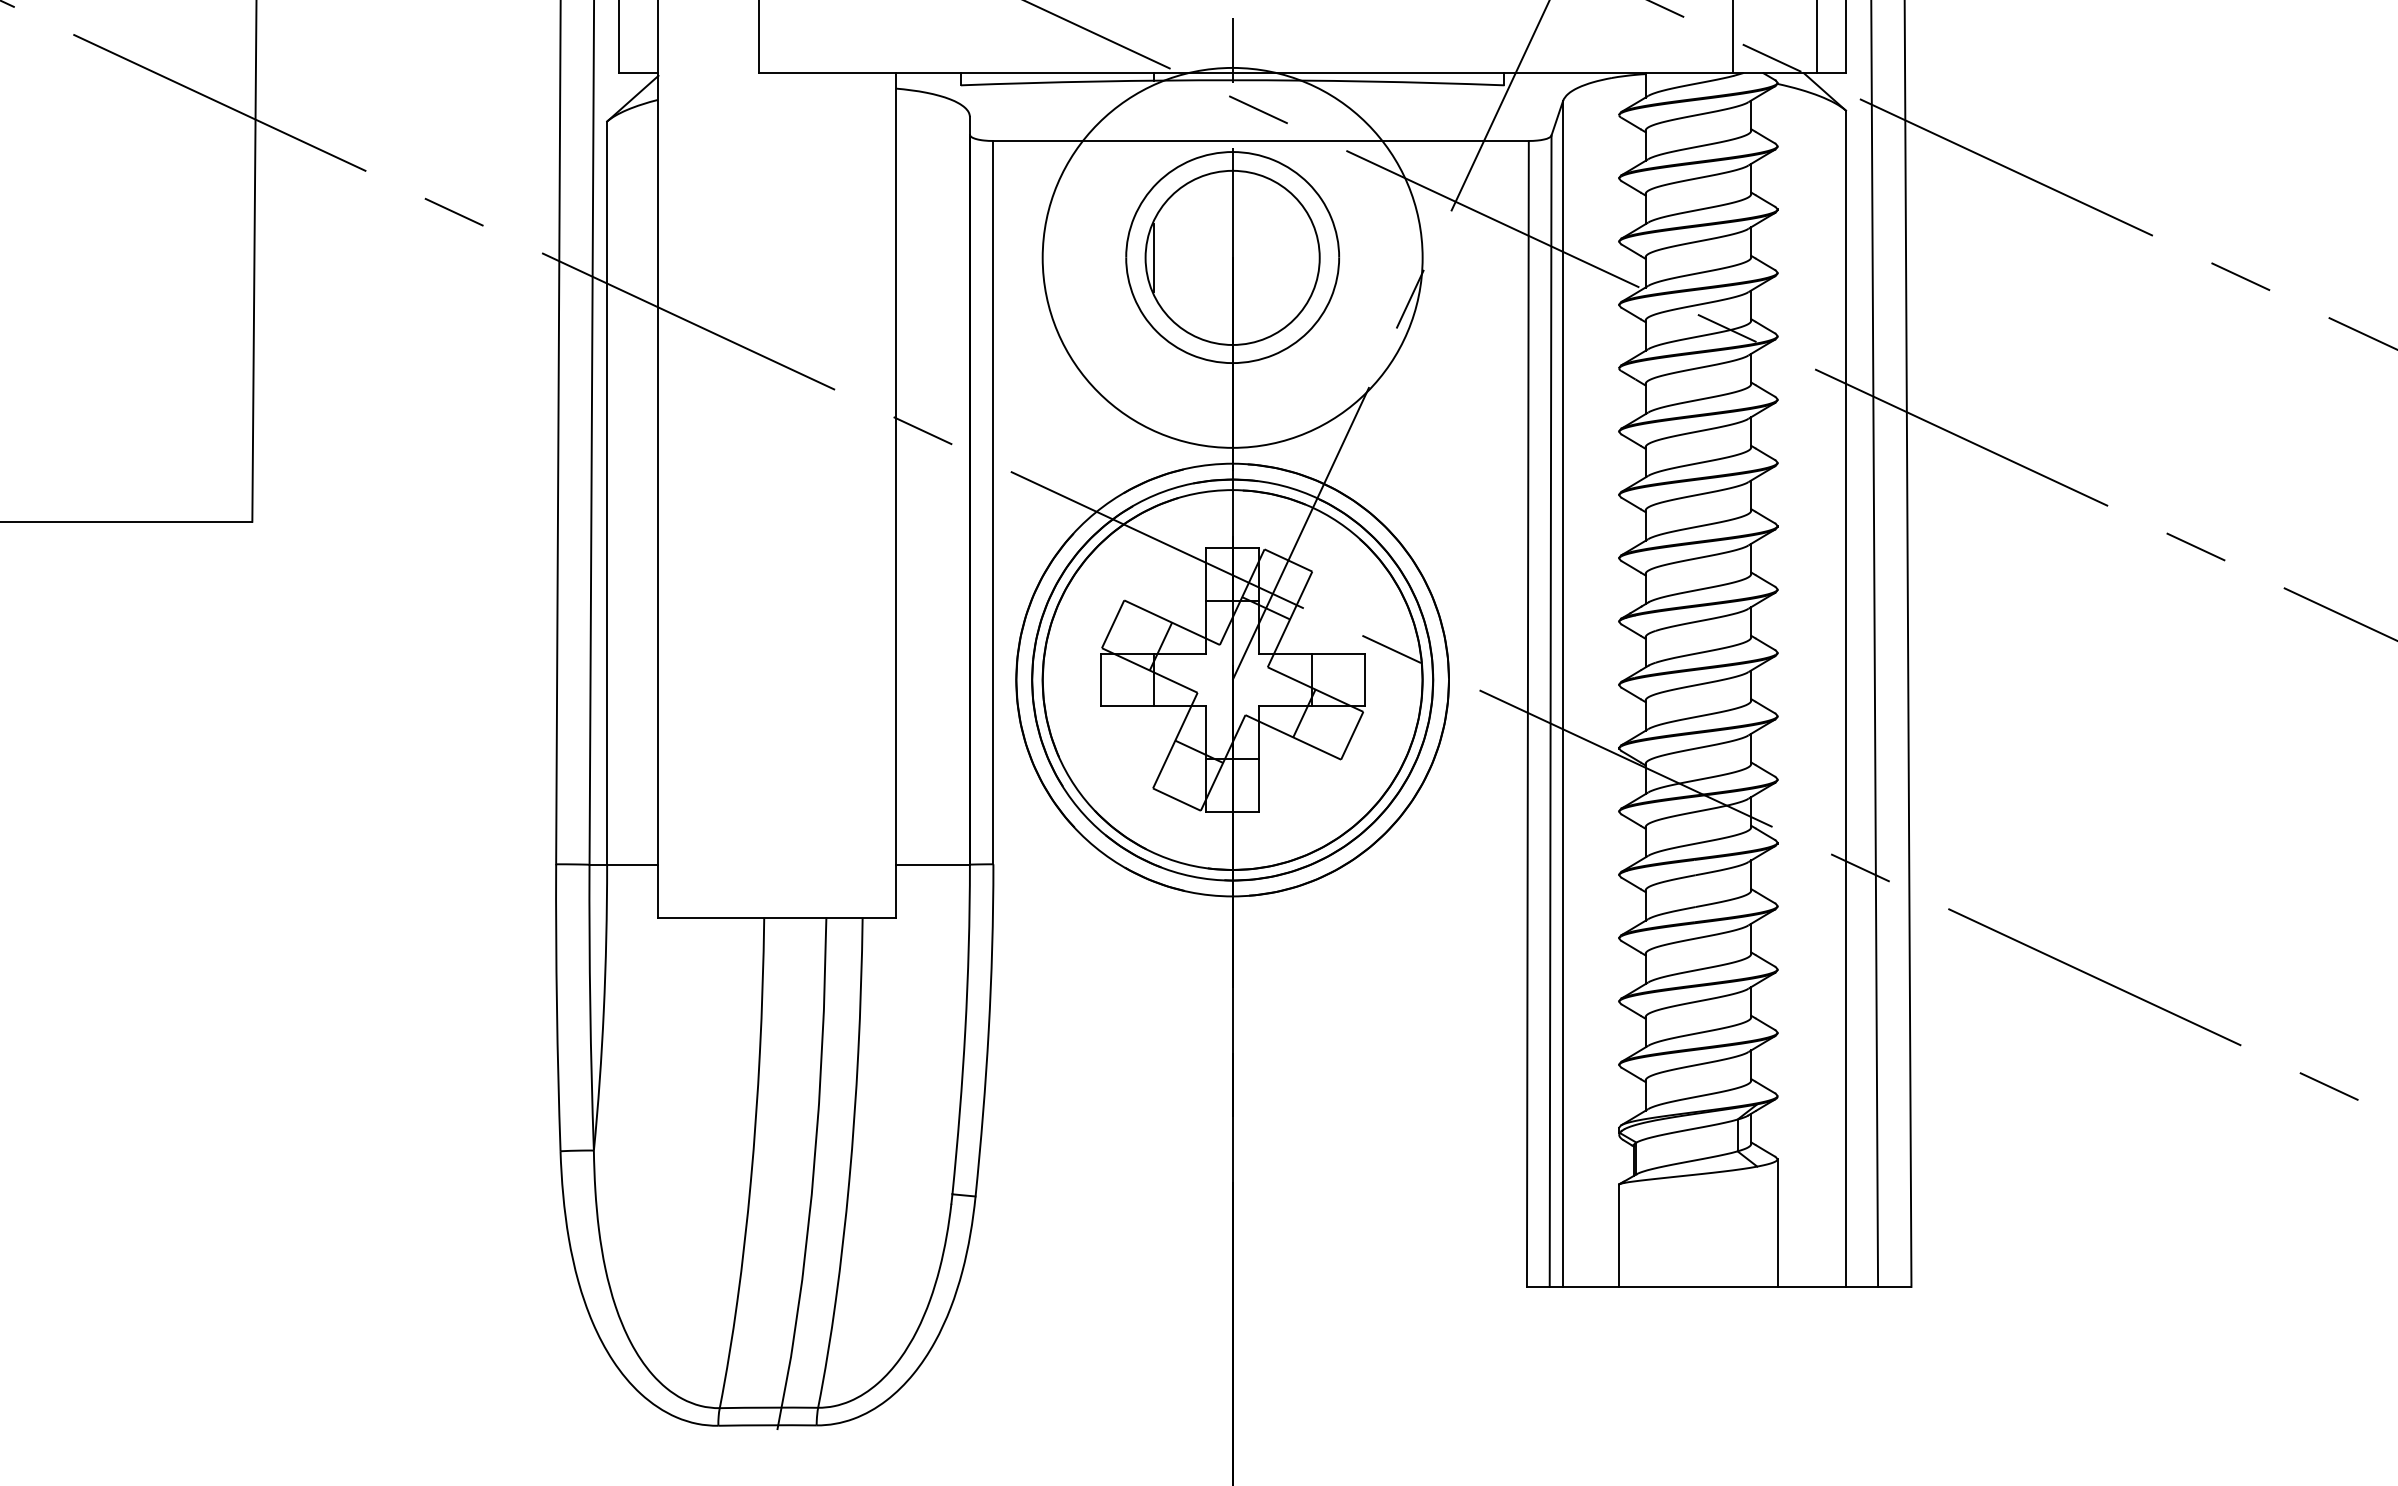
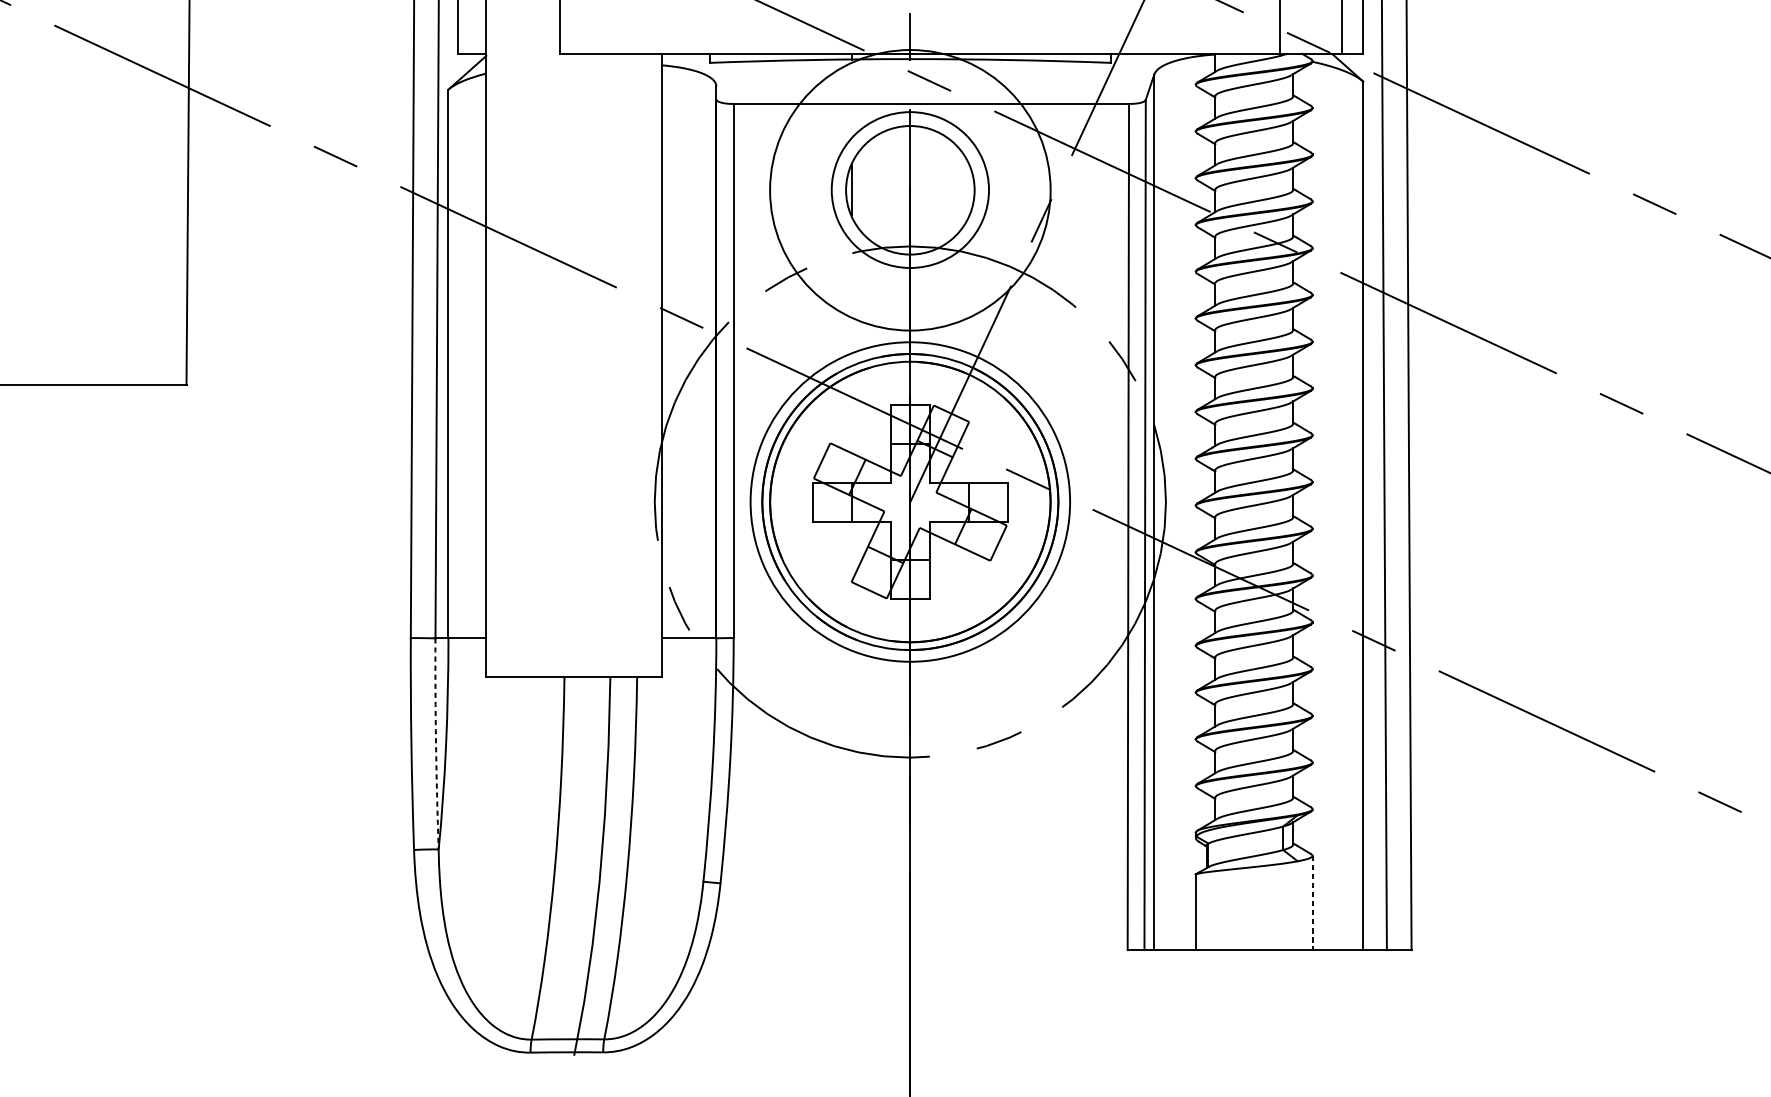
circle: (1232, 679) -> (910, 501), size x1.6
arc: (590, 1007) -> (436, 743), solid -> dashed
line: (1777, 1223) -> (1312, 903), solid -> dashed

